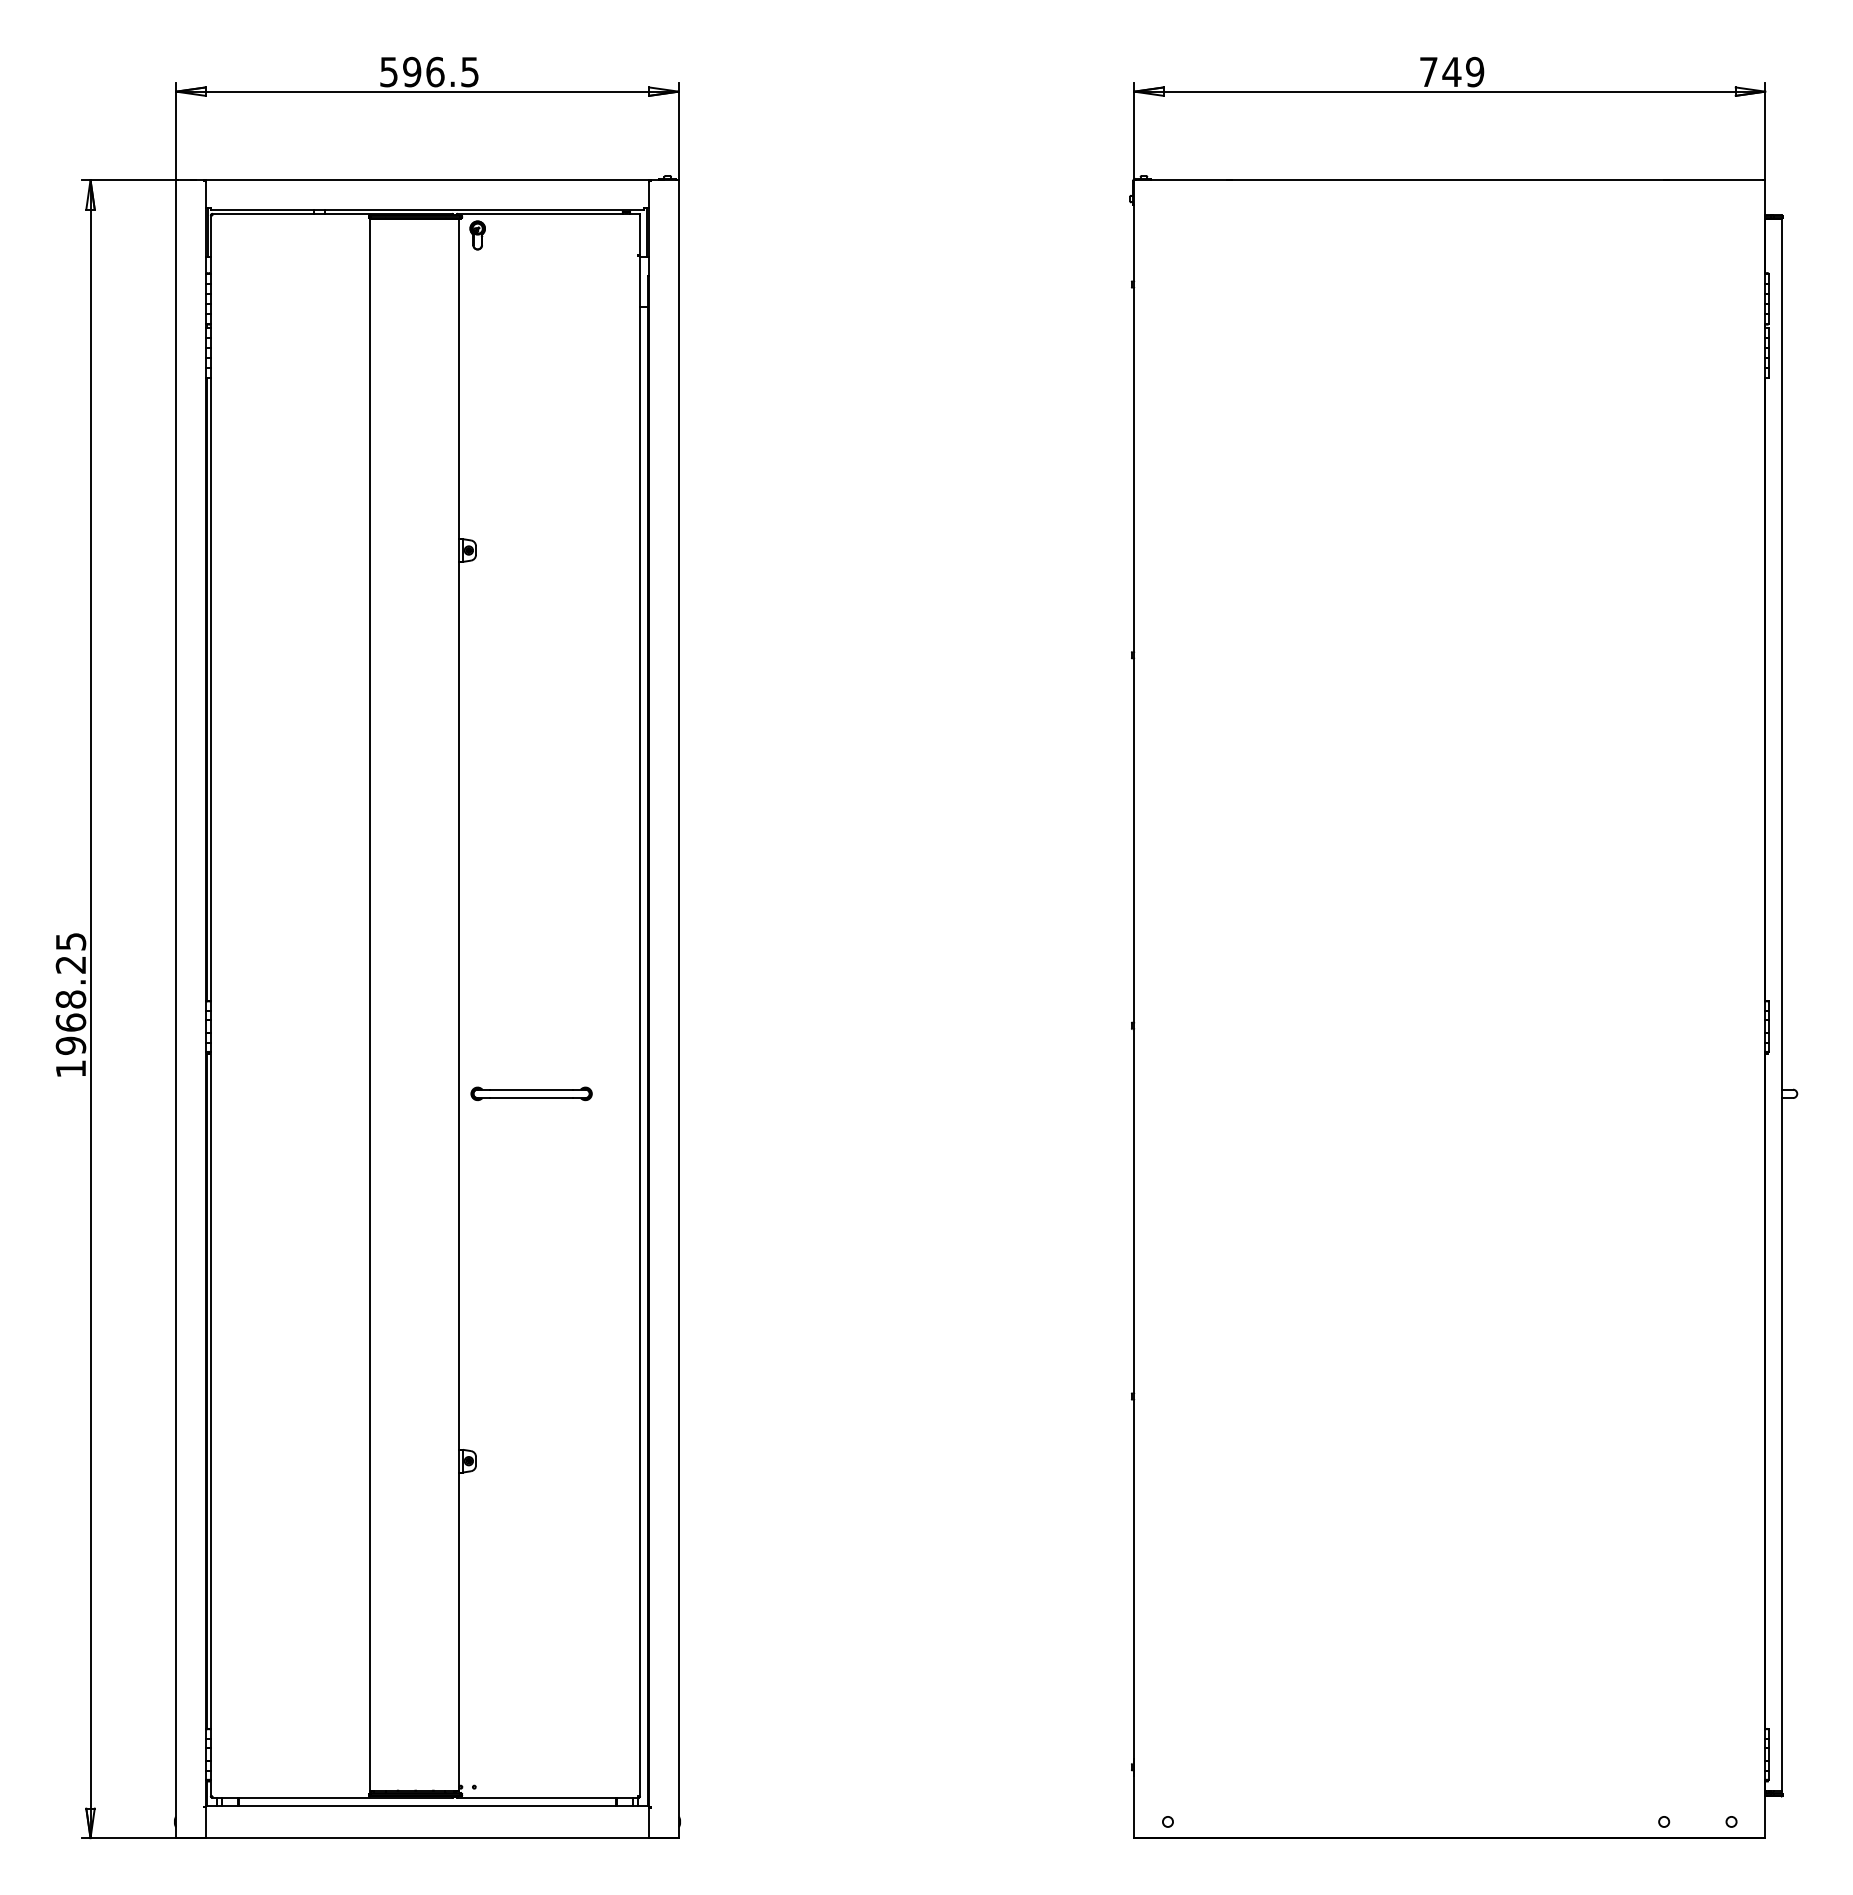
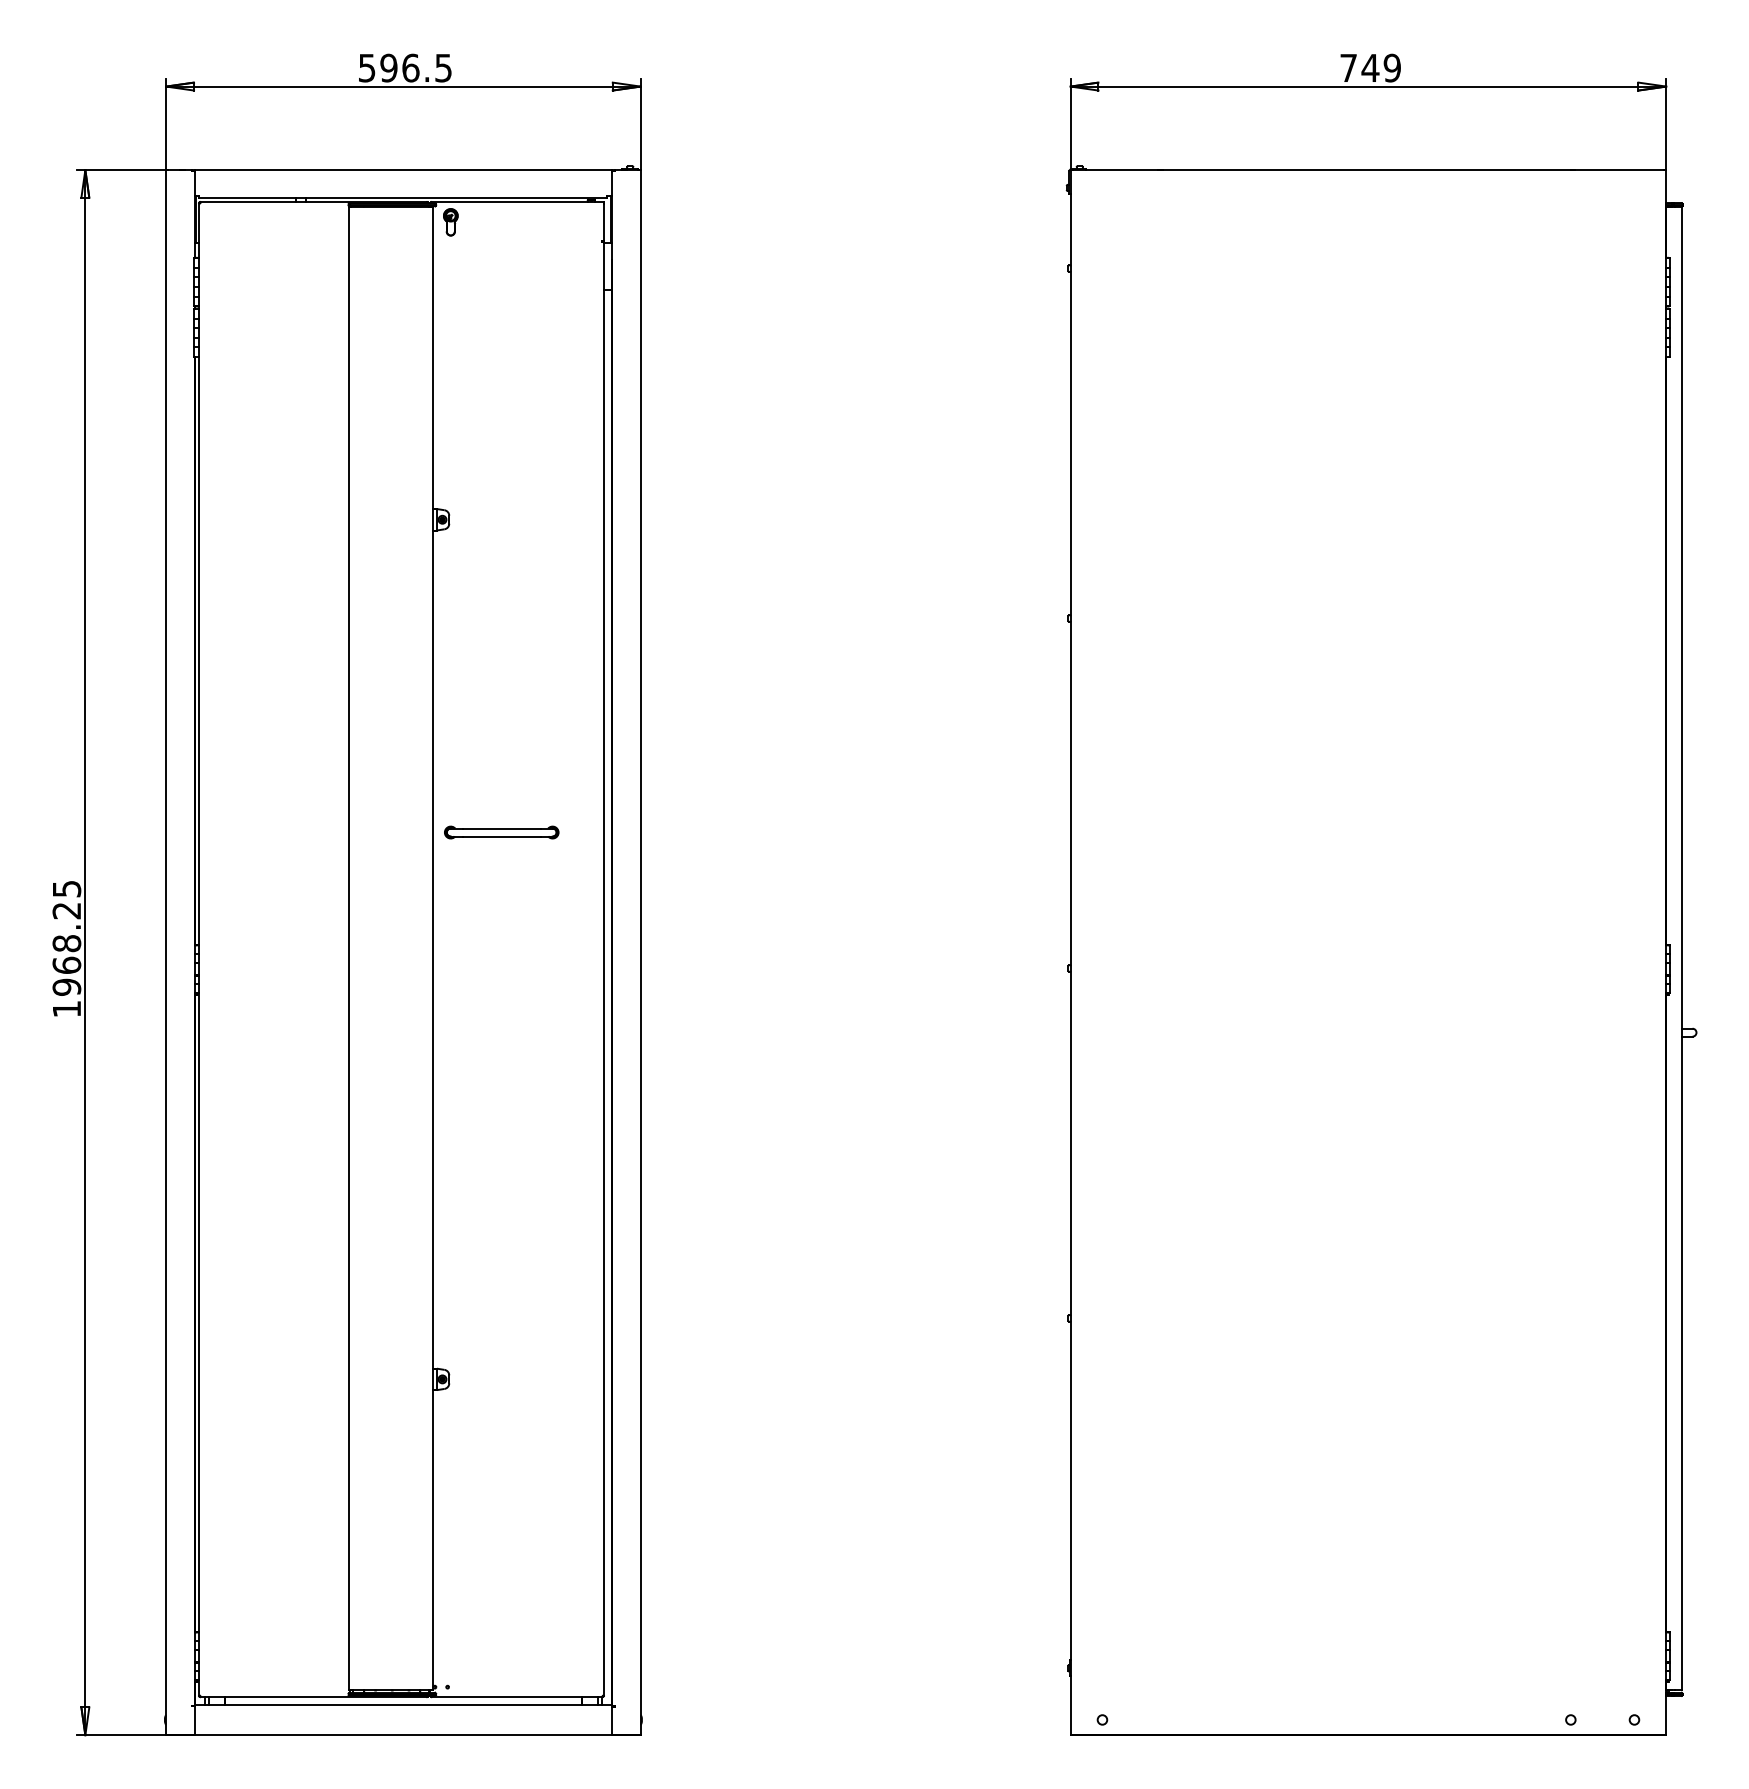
part: (531, 1093) -> (501, 832), moved

